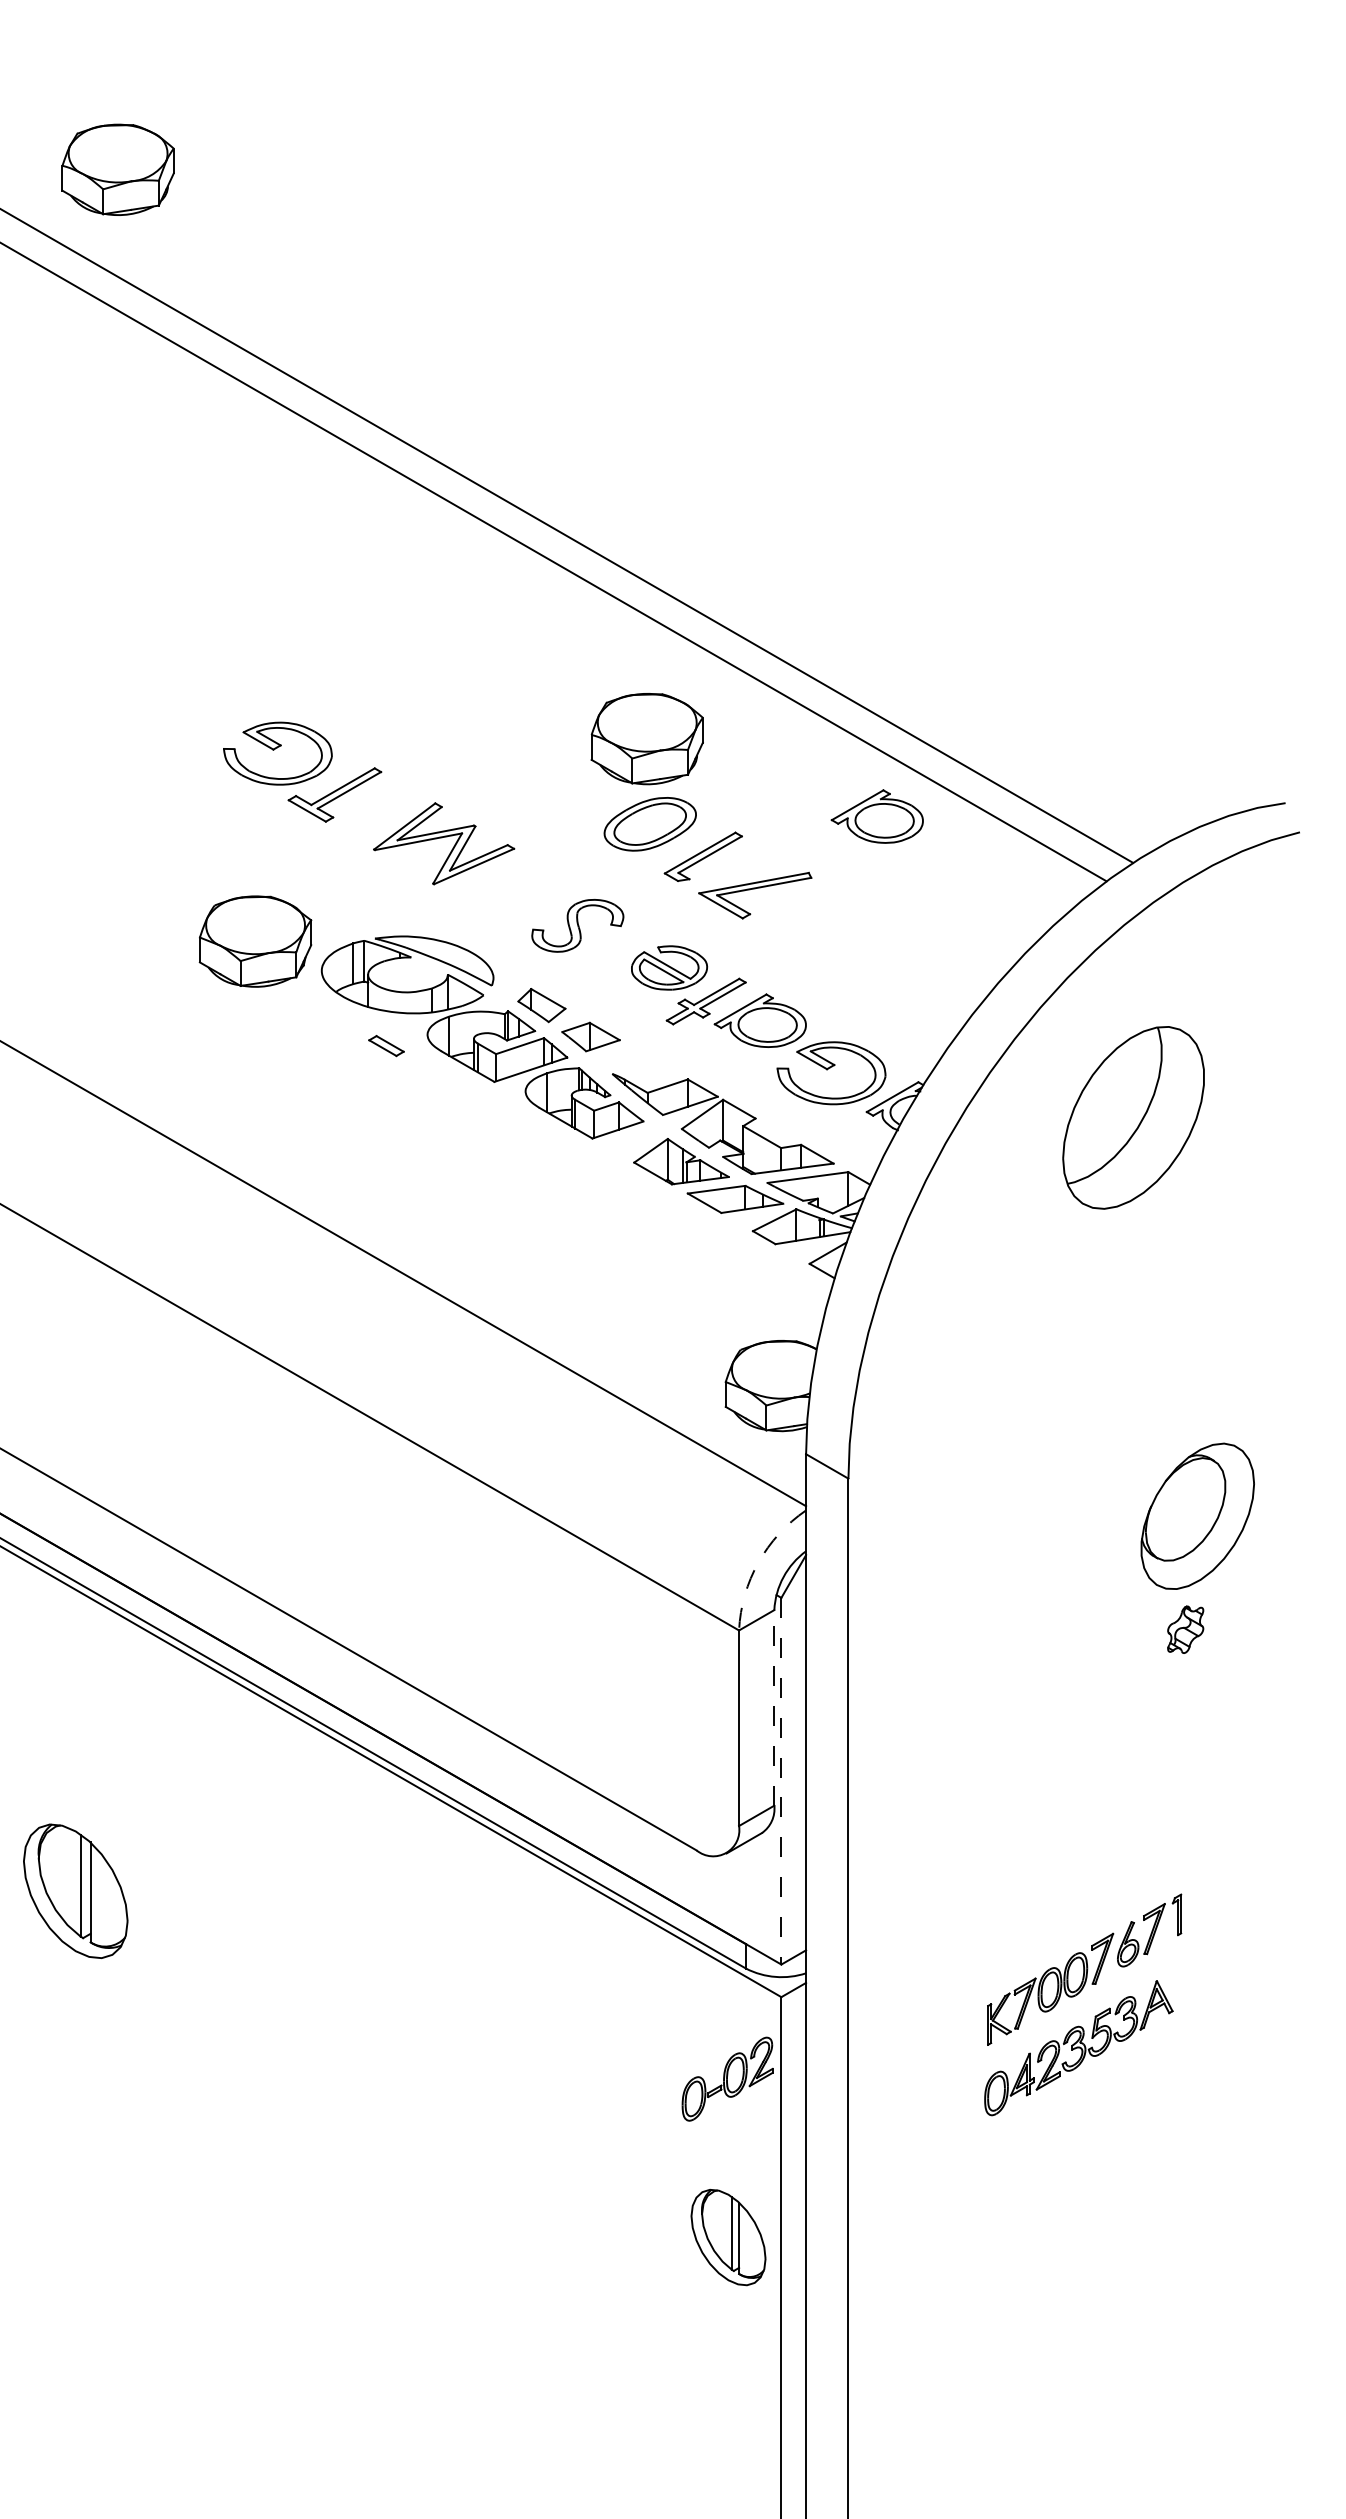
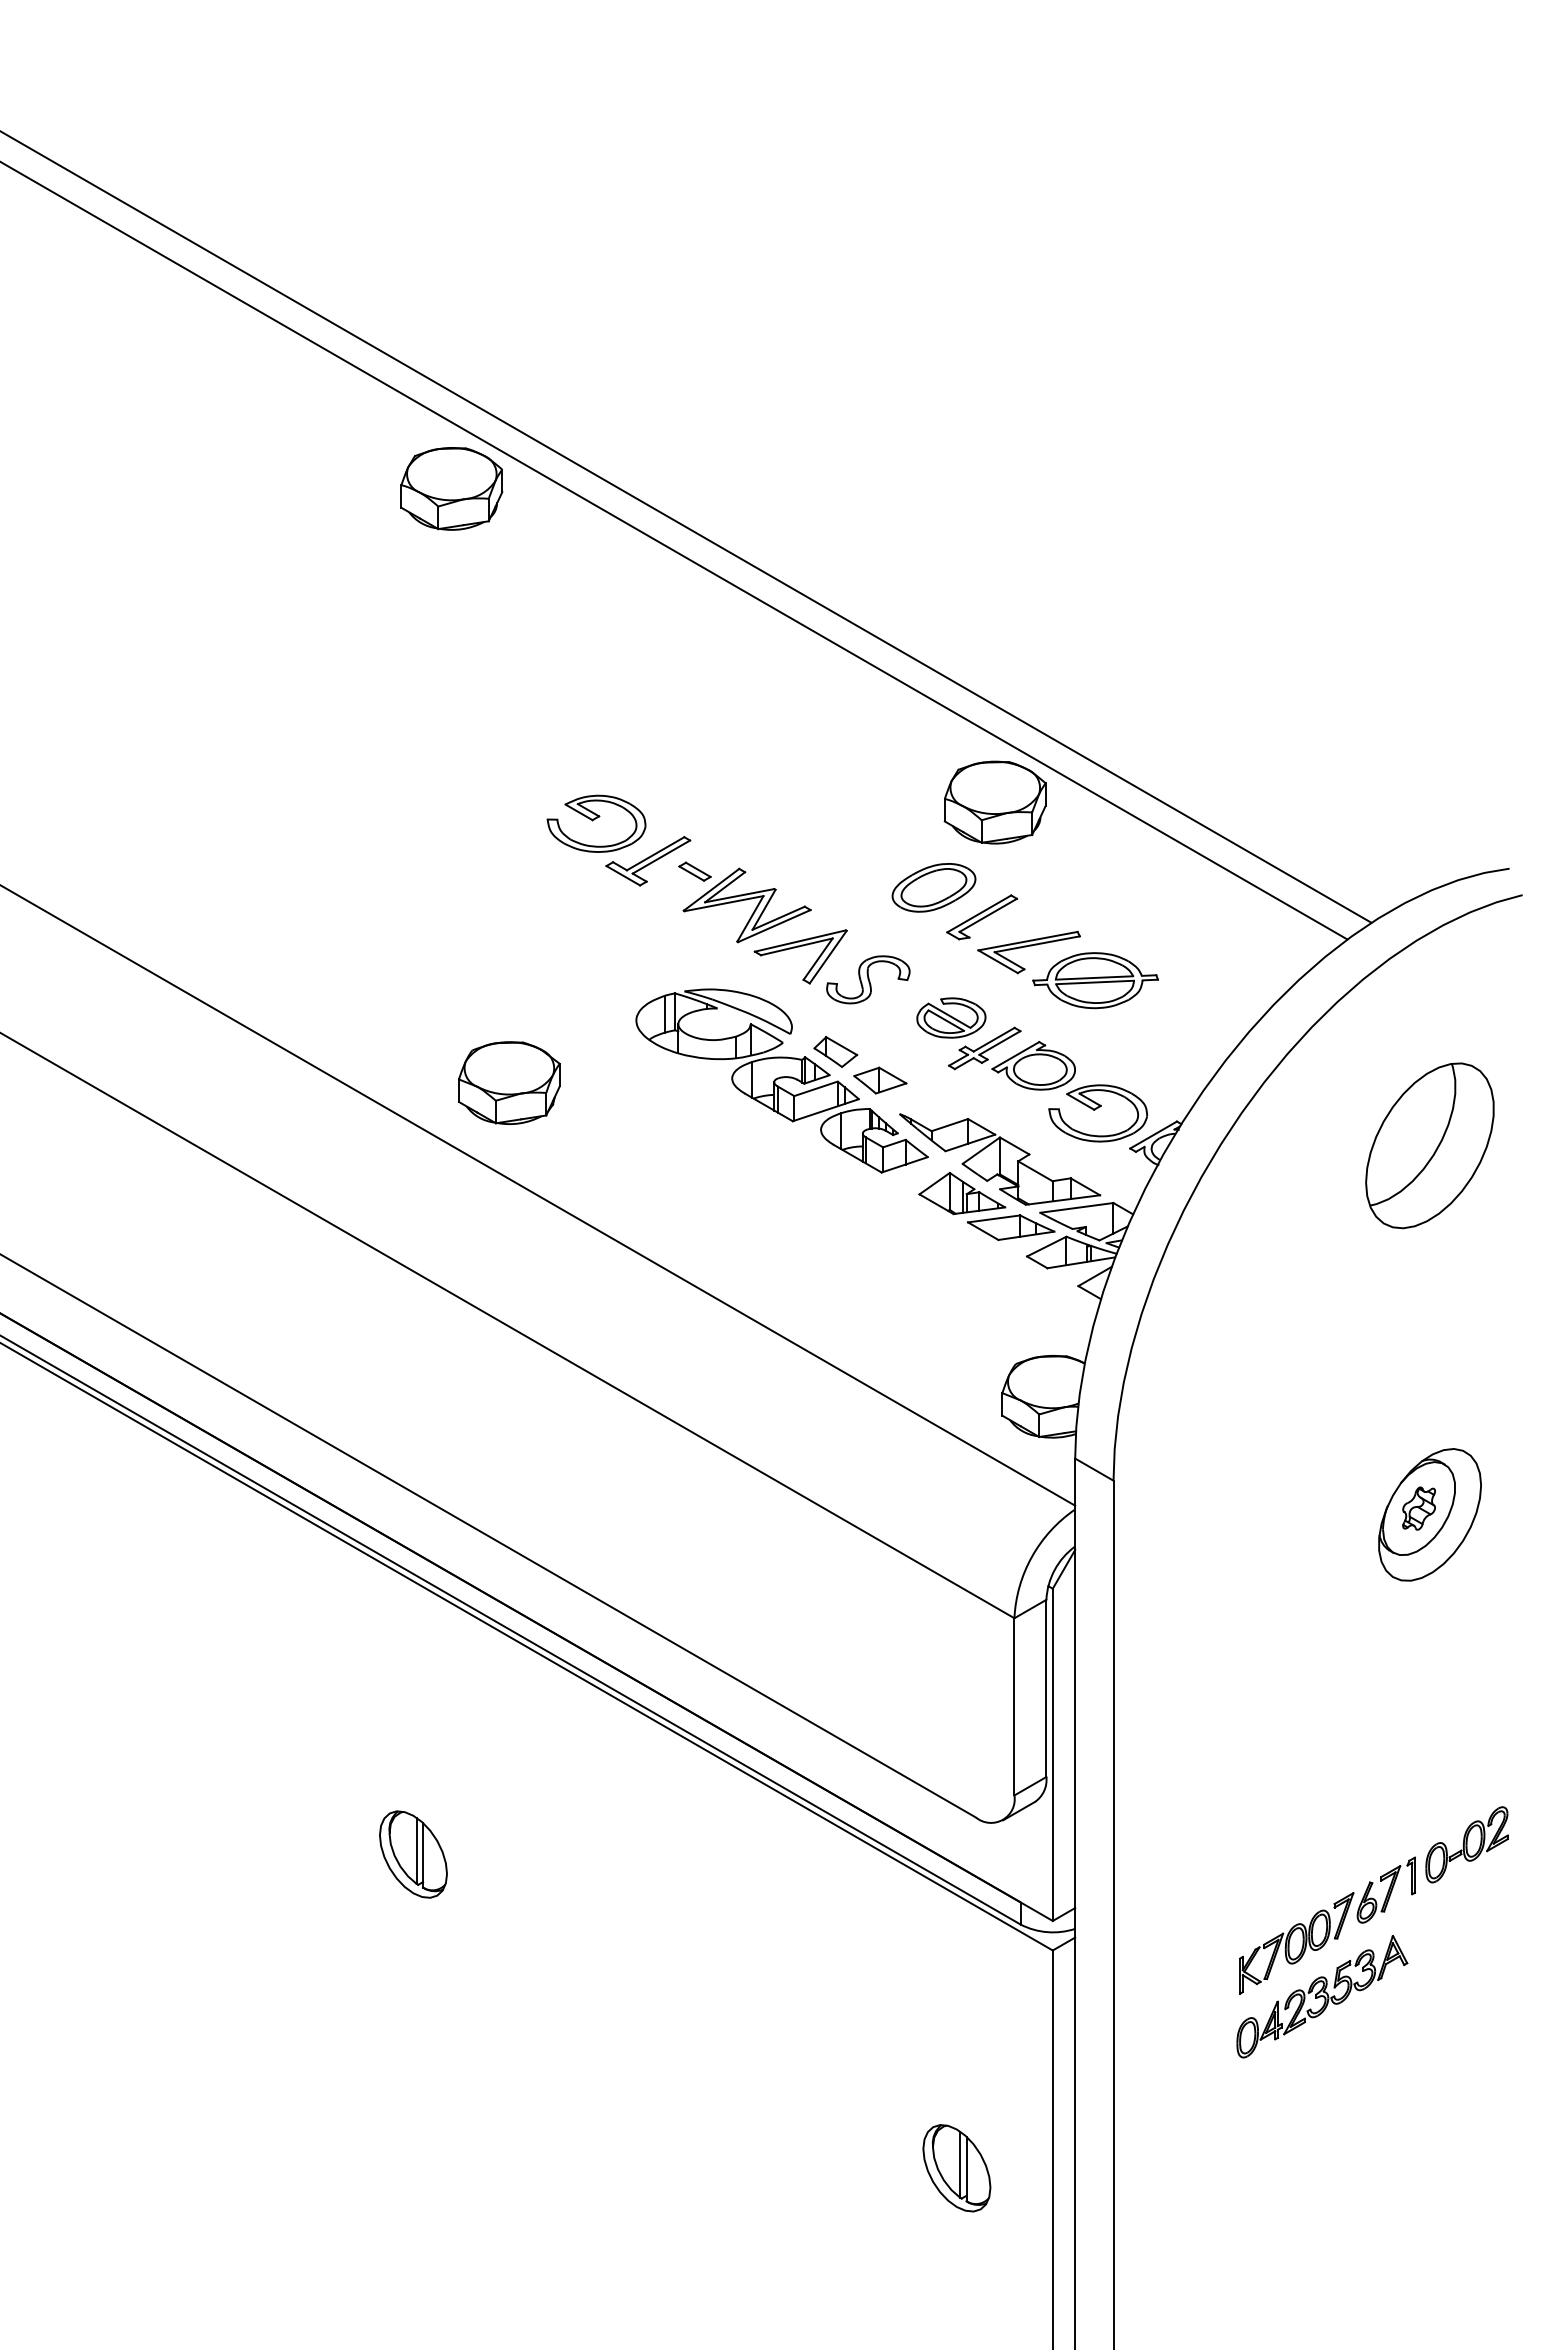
part: (117, 169) -> (451, 488), moved
part: (646, 738) -> (994, 802), moved
part: (877, 816) -> (1139, 880), removed
part: (501, 890) -> (799, 947), added
part: (828, 926) -> (1095, 980), added
part: (255, 940) -> (509, 1082), moved
part: (385, 1045) -> (694, 871), moved
part: (1133, 1117) -> (1429, 1145), moved
arc: (758, 1562) -> (1032, 1556), dashed -> solid
part: (1185, 1629) -> (1418, 1508), moved
line: (774, 1707) -> (1046, 1688), dashed -> solid
line: (781, 1781) -> (1052, 1755), dashed -> solid
part: (75, 1891) -> (413, 1854), size x0.71
part: (726, 2078) -> (1466, 1844), moved
part: (728, 2237) -> (956, 2168), moved

